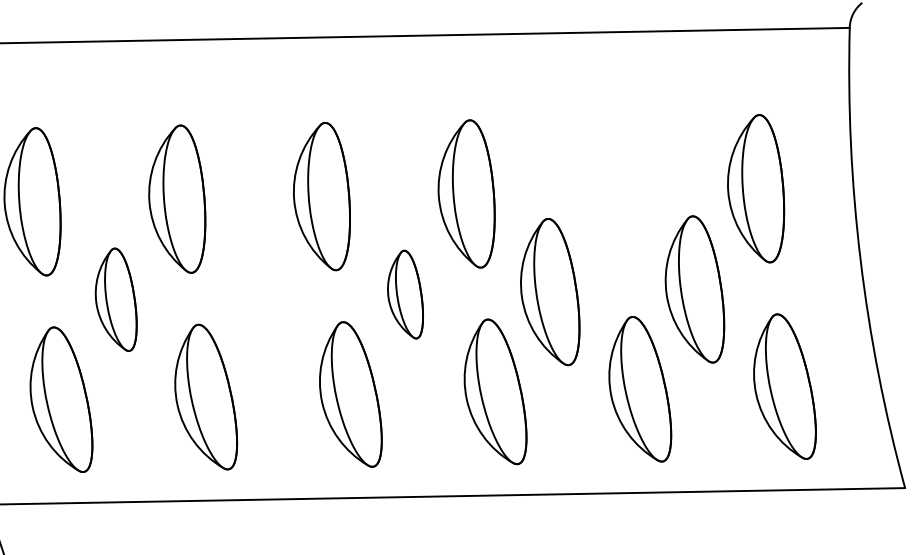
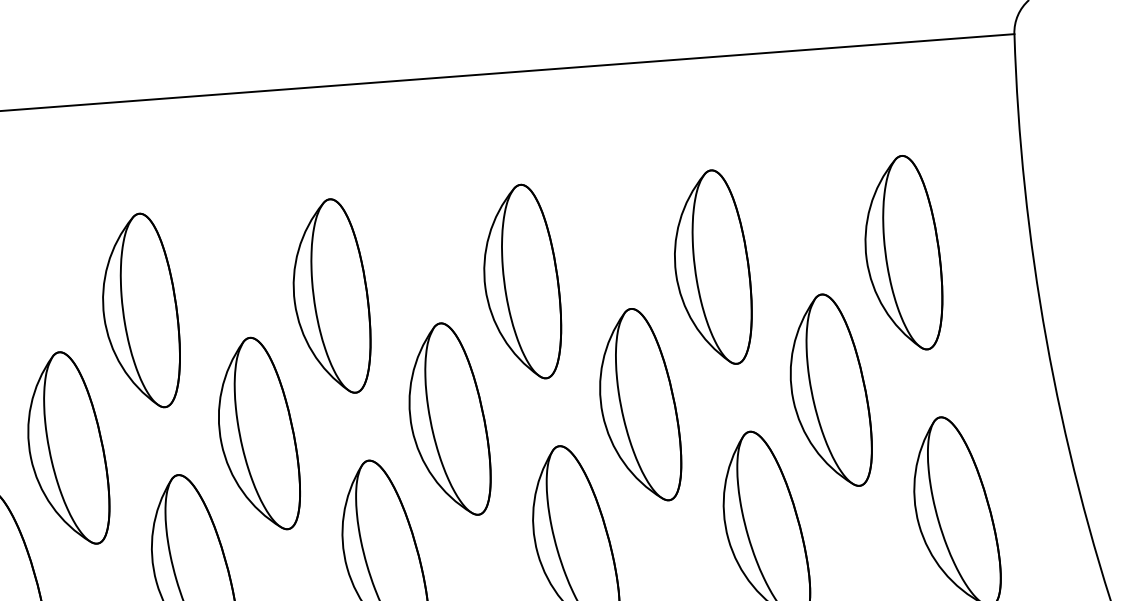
part: (611, 190) -> (712, 266), added
part: (405, 294) -> (448, 419), size x1.67
part: (260, 297) -> (257, 434), added
part: (116, 299) -> (68, 448), size x1.43

